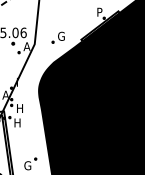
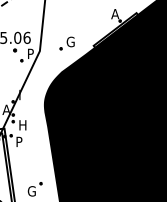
text: (100, 12) -> (115, 14), P -> A
text: (26, 46) -> (30, 53), A -> P
text: (17, 122) -> (20, 141), H -> P

